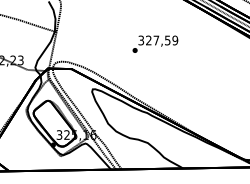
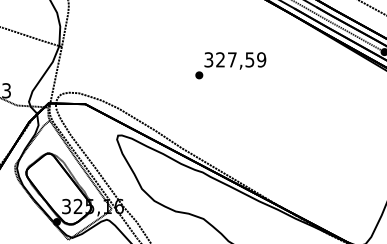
text: (155, 43) -> (230, 64), moved

